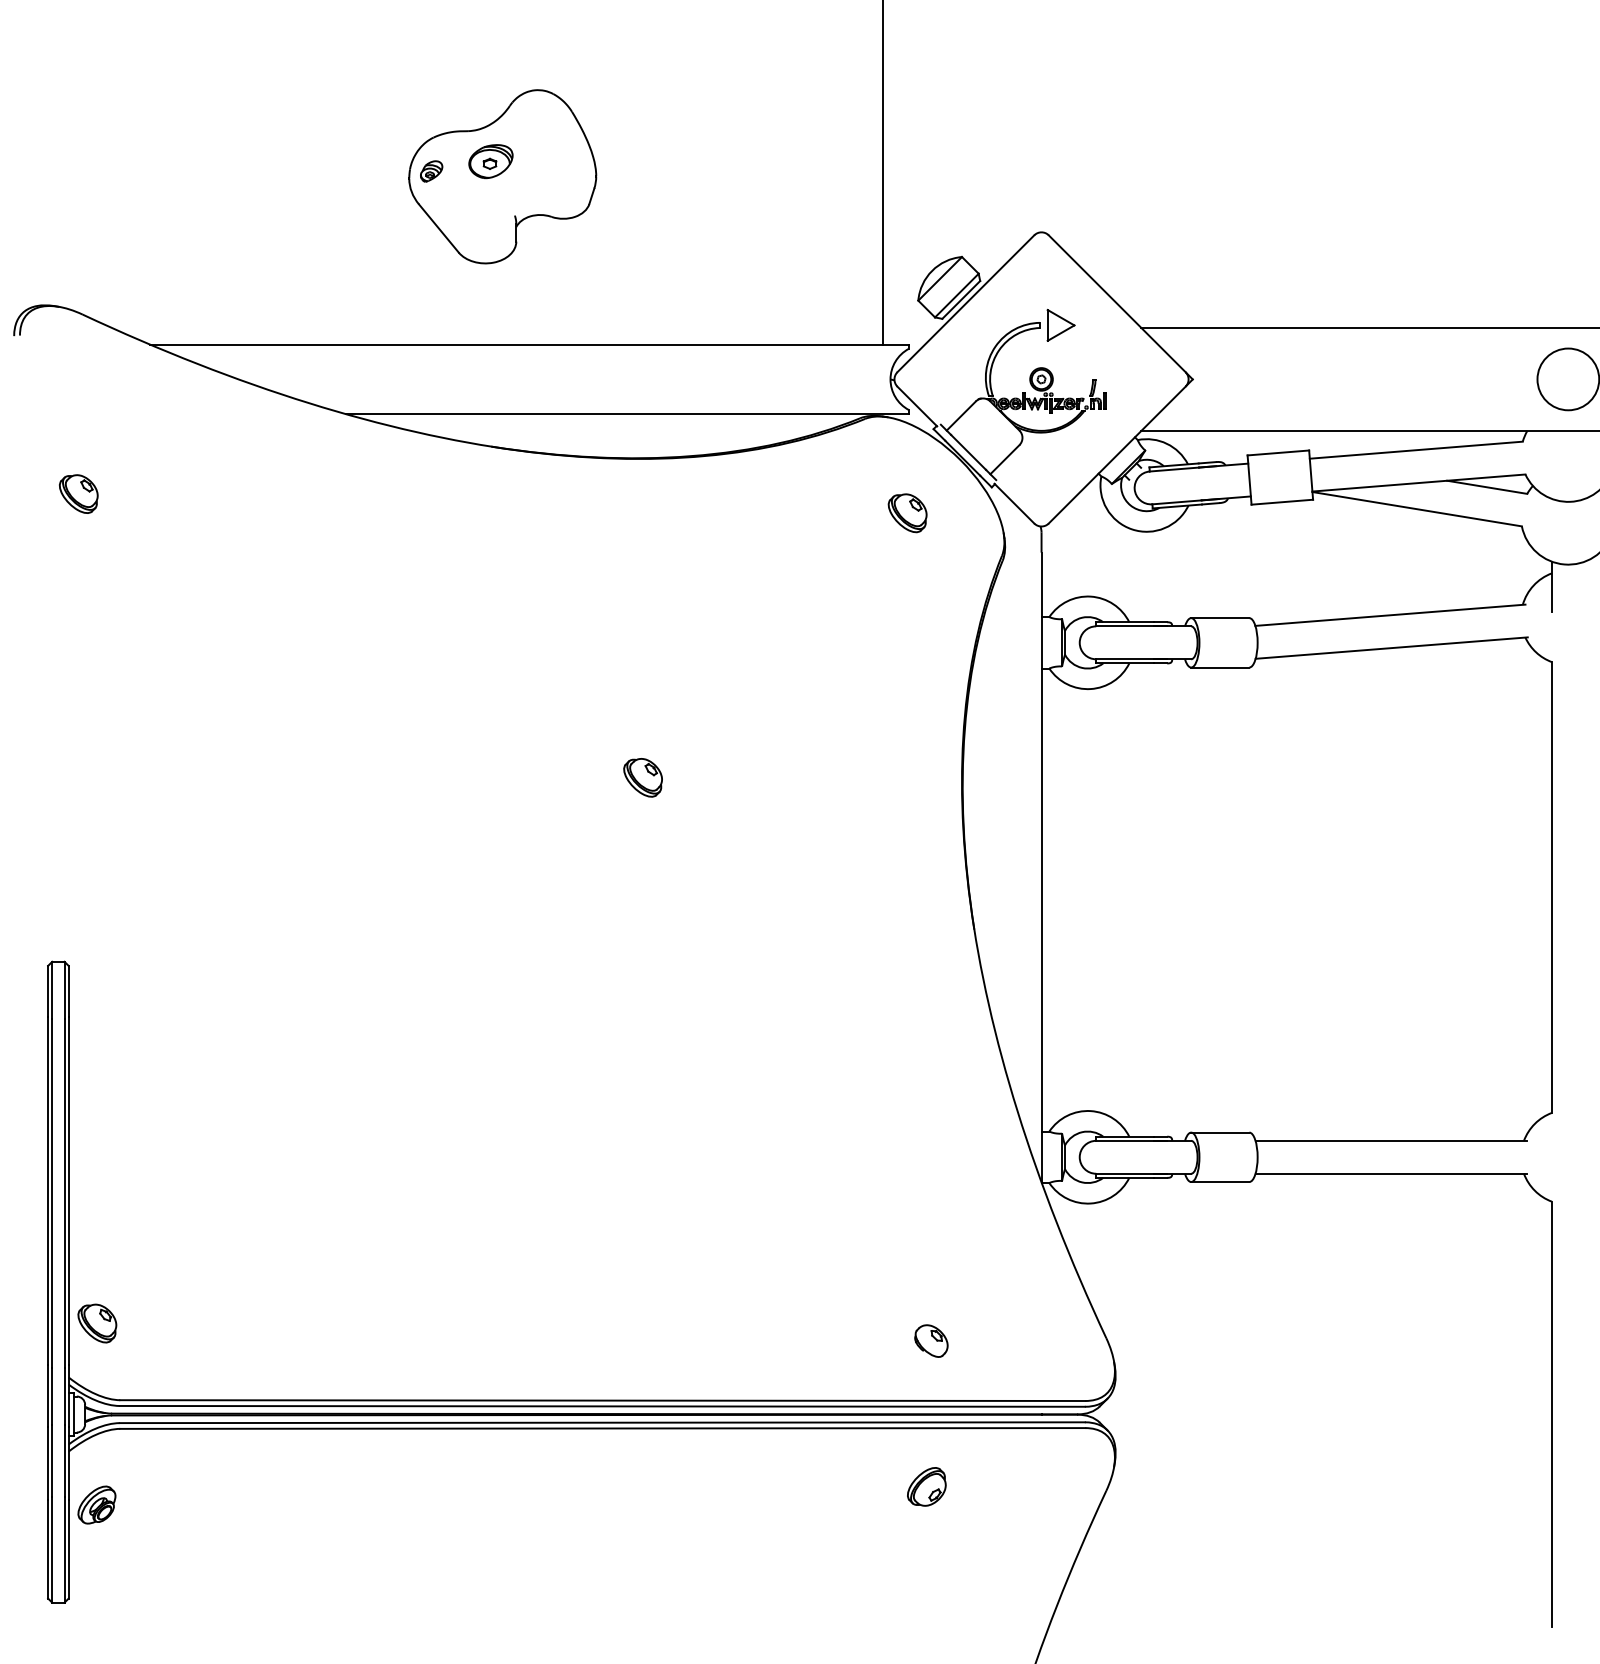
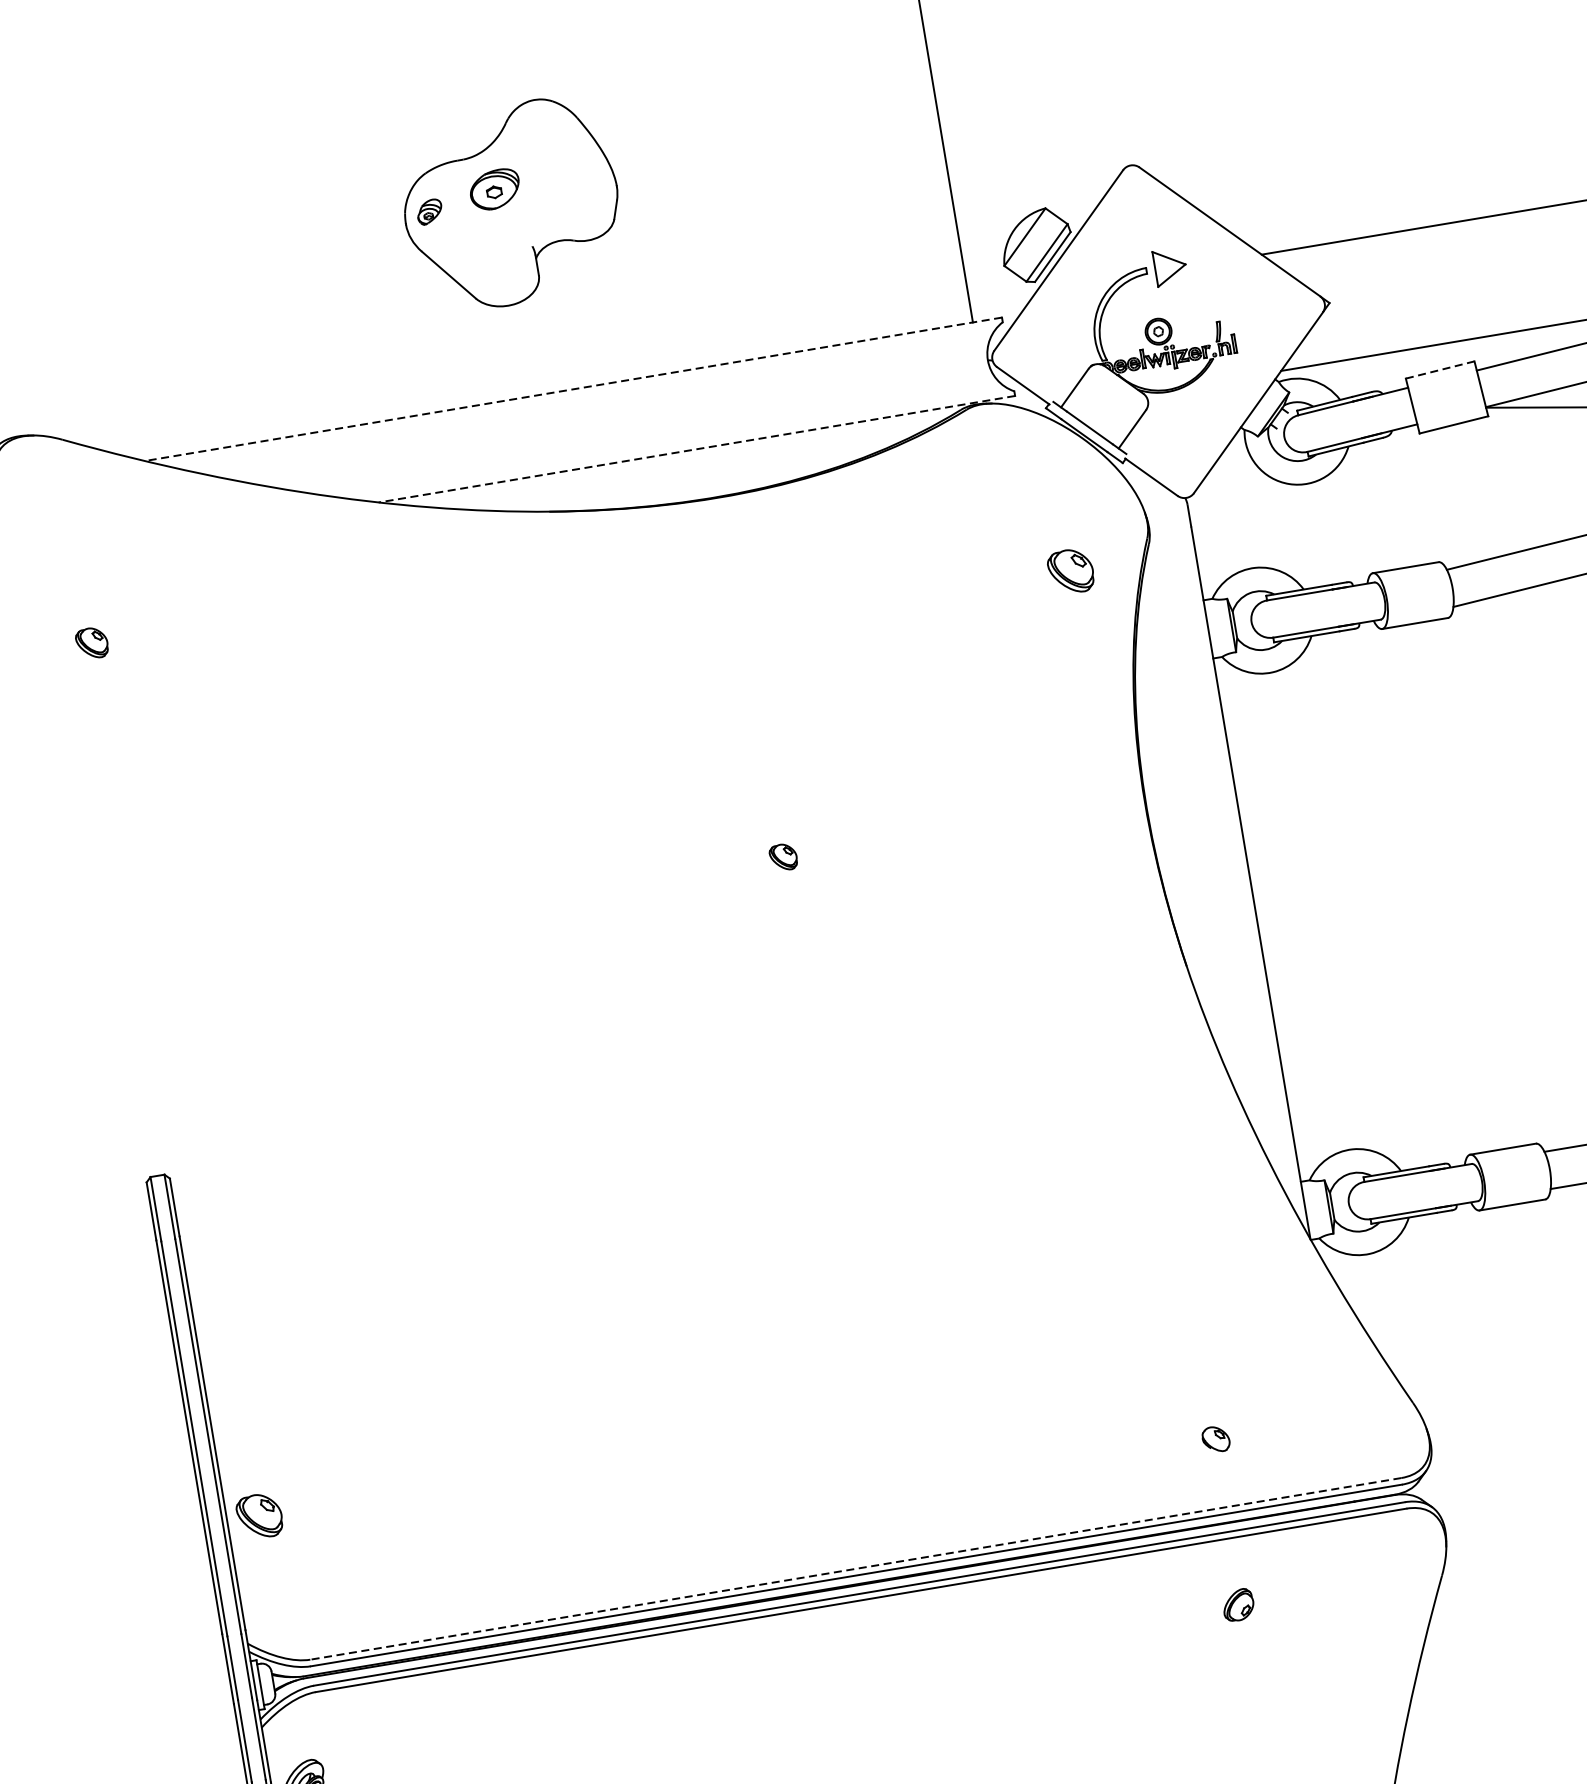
line: (529, 344) -> (573, 389), solid -> dashed
line: (627, 414) -> (697, 449), solid -> dashed
line: (1278, 452) -> (1440, 369), solid -> dashed
part: (78, 493) -> (91, 642), size x0.7
part: (907, 513) -> (1070, 571), moved
part: (642, 777) -> (782, 857), size x0.6
part: (97, 1323) -> (259, 1516), moved
part: (931, 1340) -> (1215, 1438), size x0.7
line: (602, 1400) -> (855, 1568), solid -> dashed
part: (926, 1486) -> (1237, 1604), size x0.7

